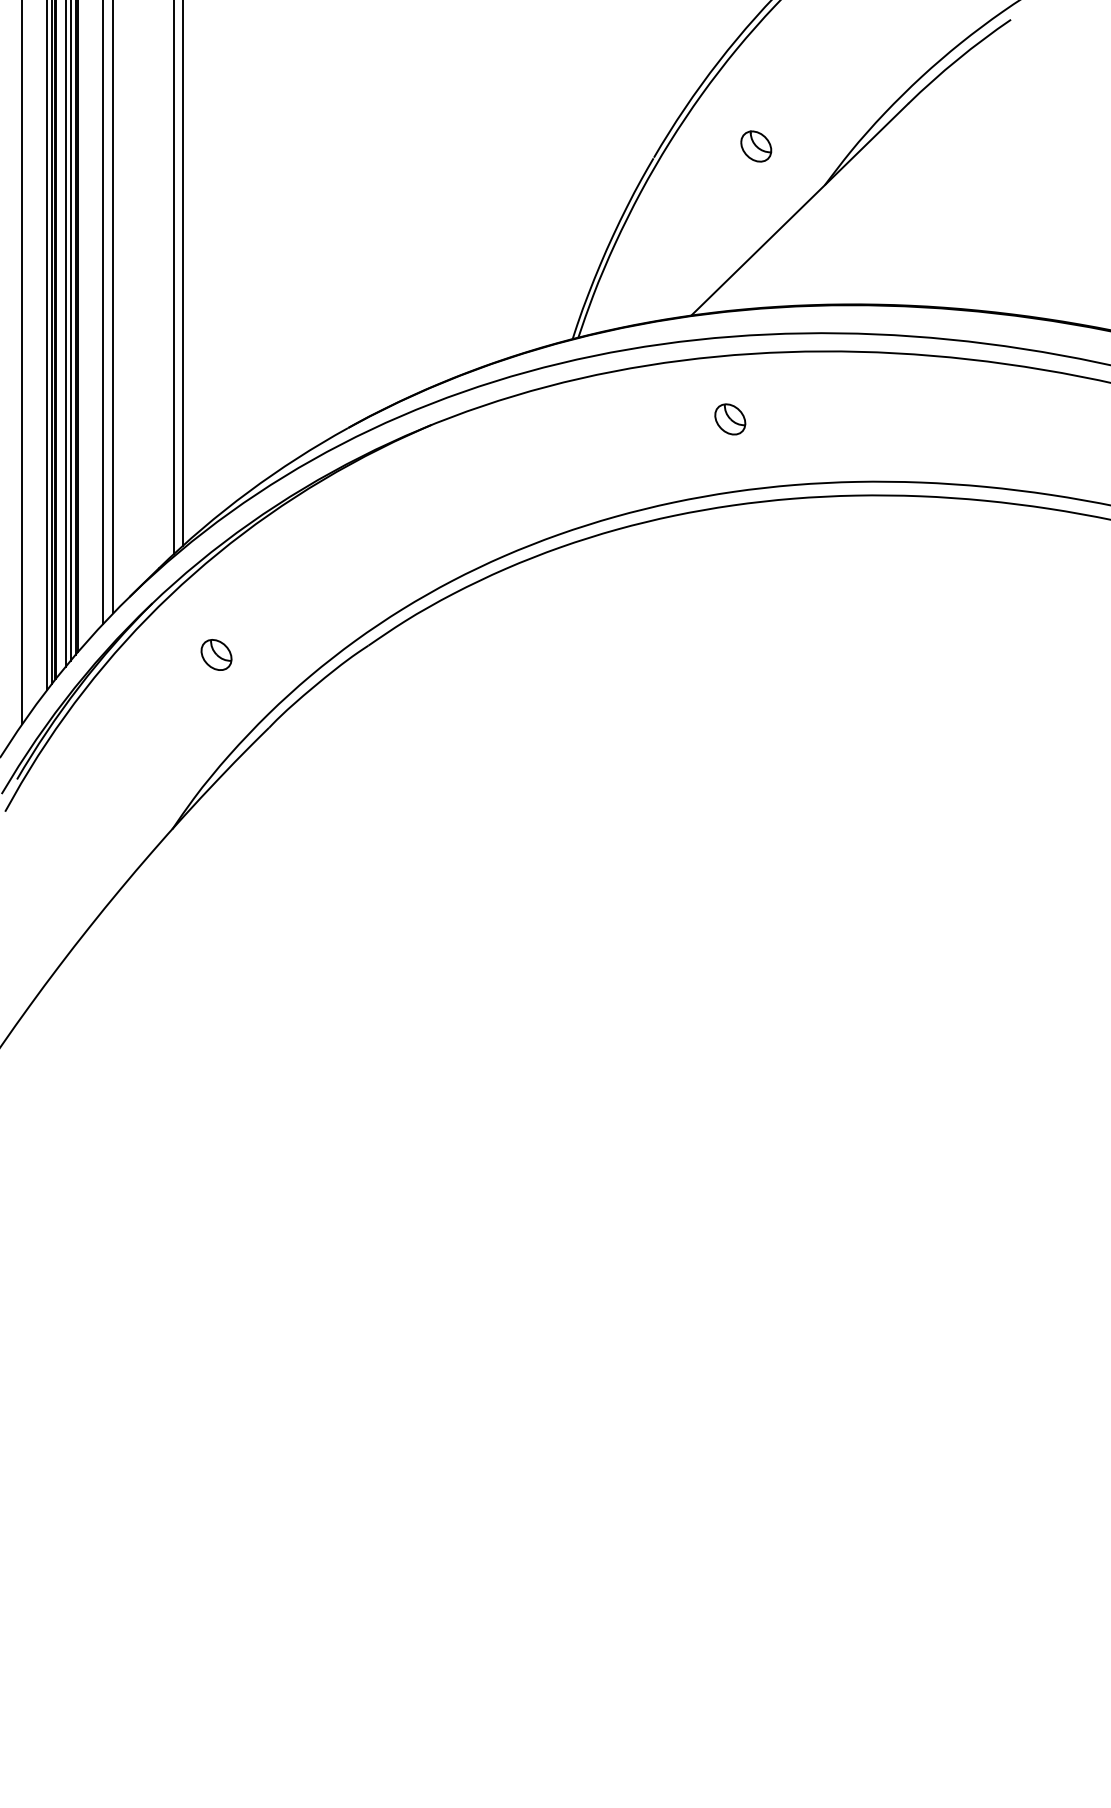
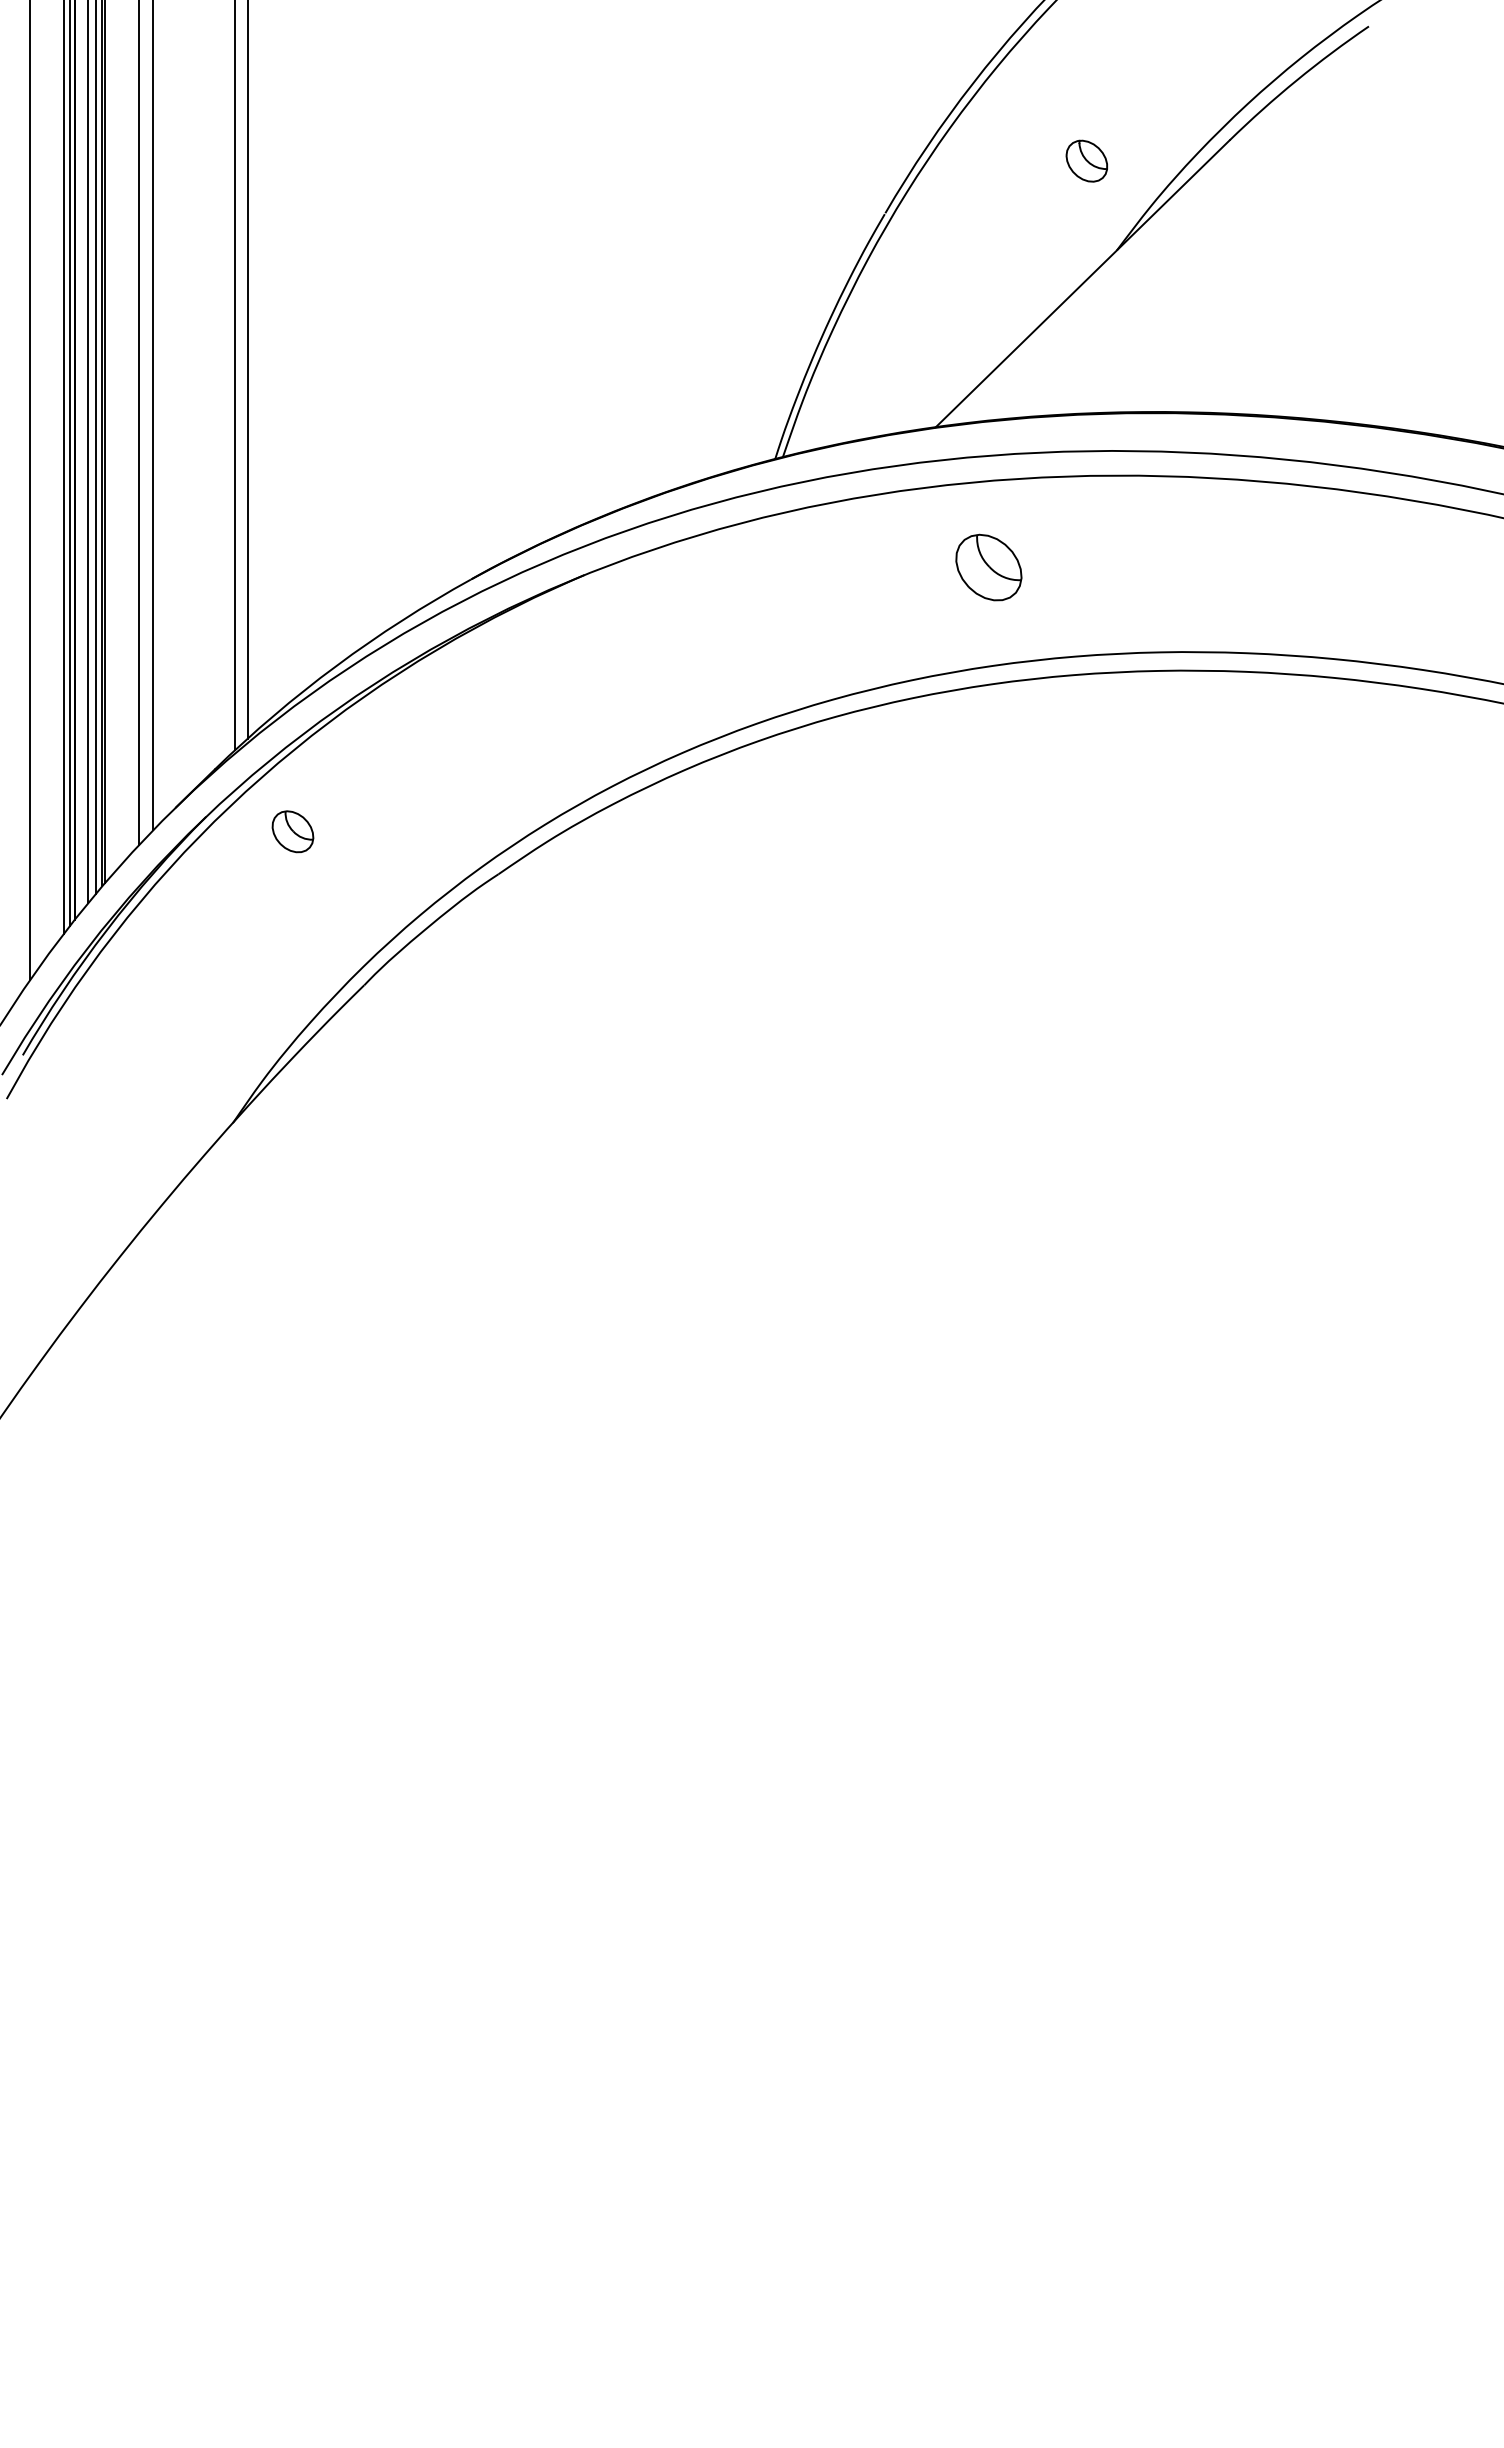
part: (755, 146) -> (1086, 160), moved
part: (730, 419) -> (988, 567), size x1.6
part: (216, 654) -> (292, 831), moved

